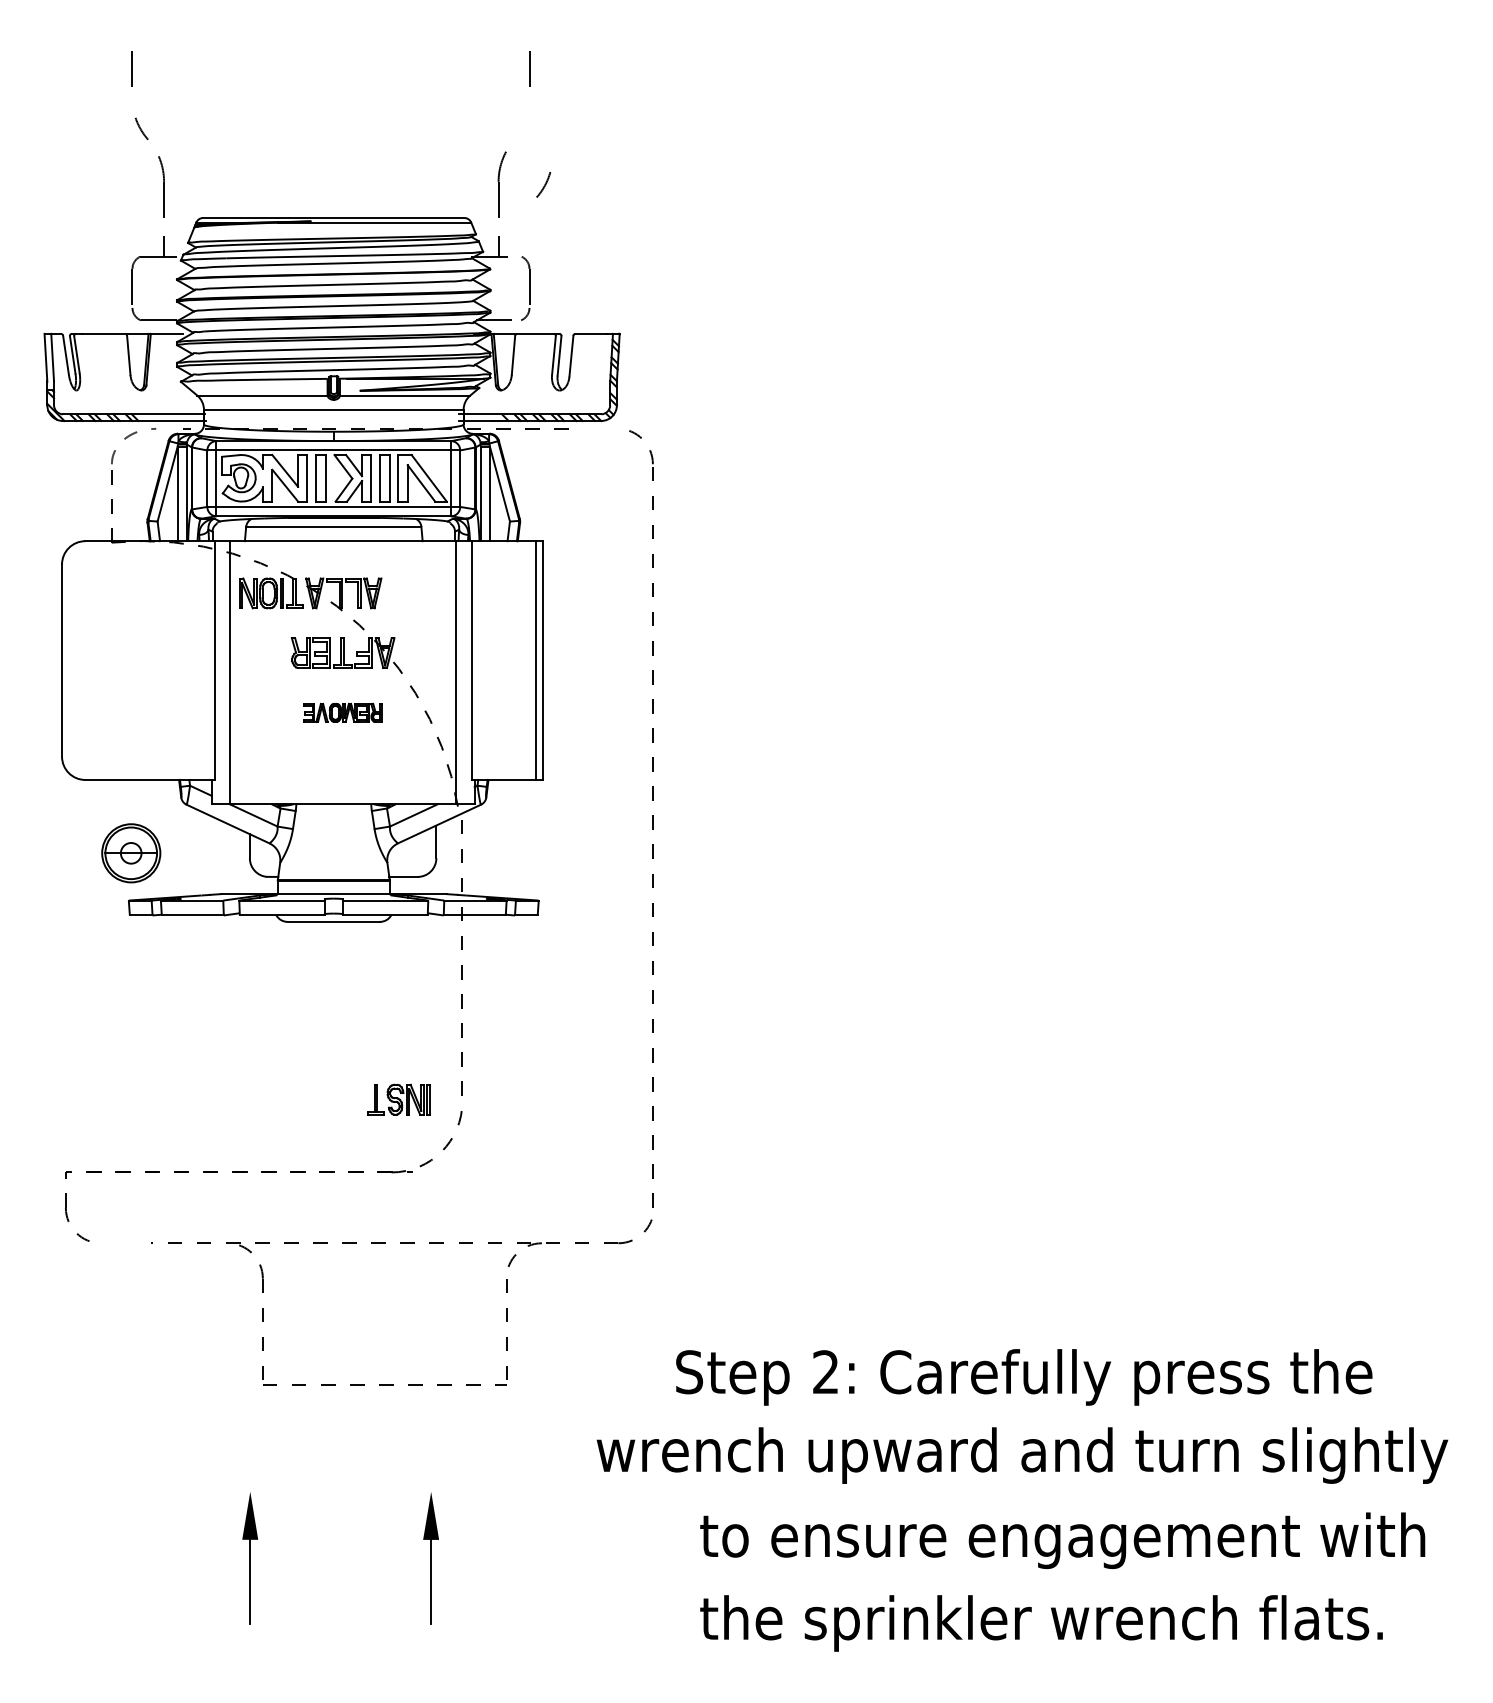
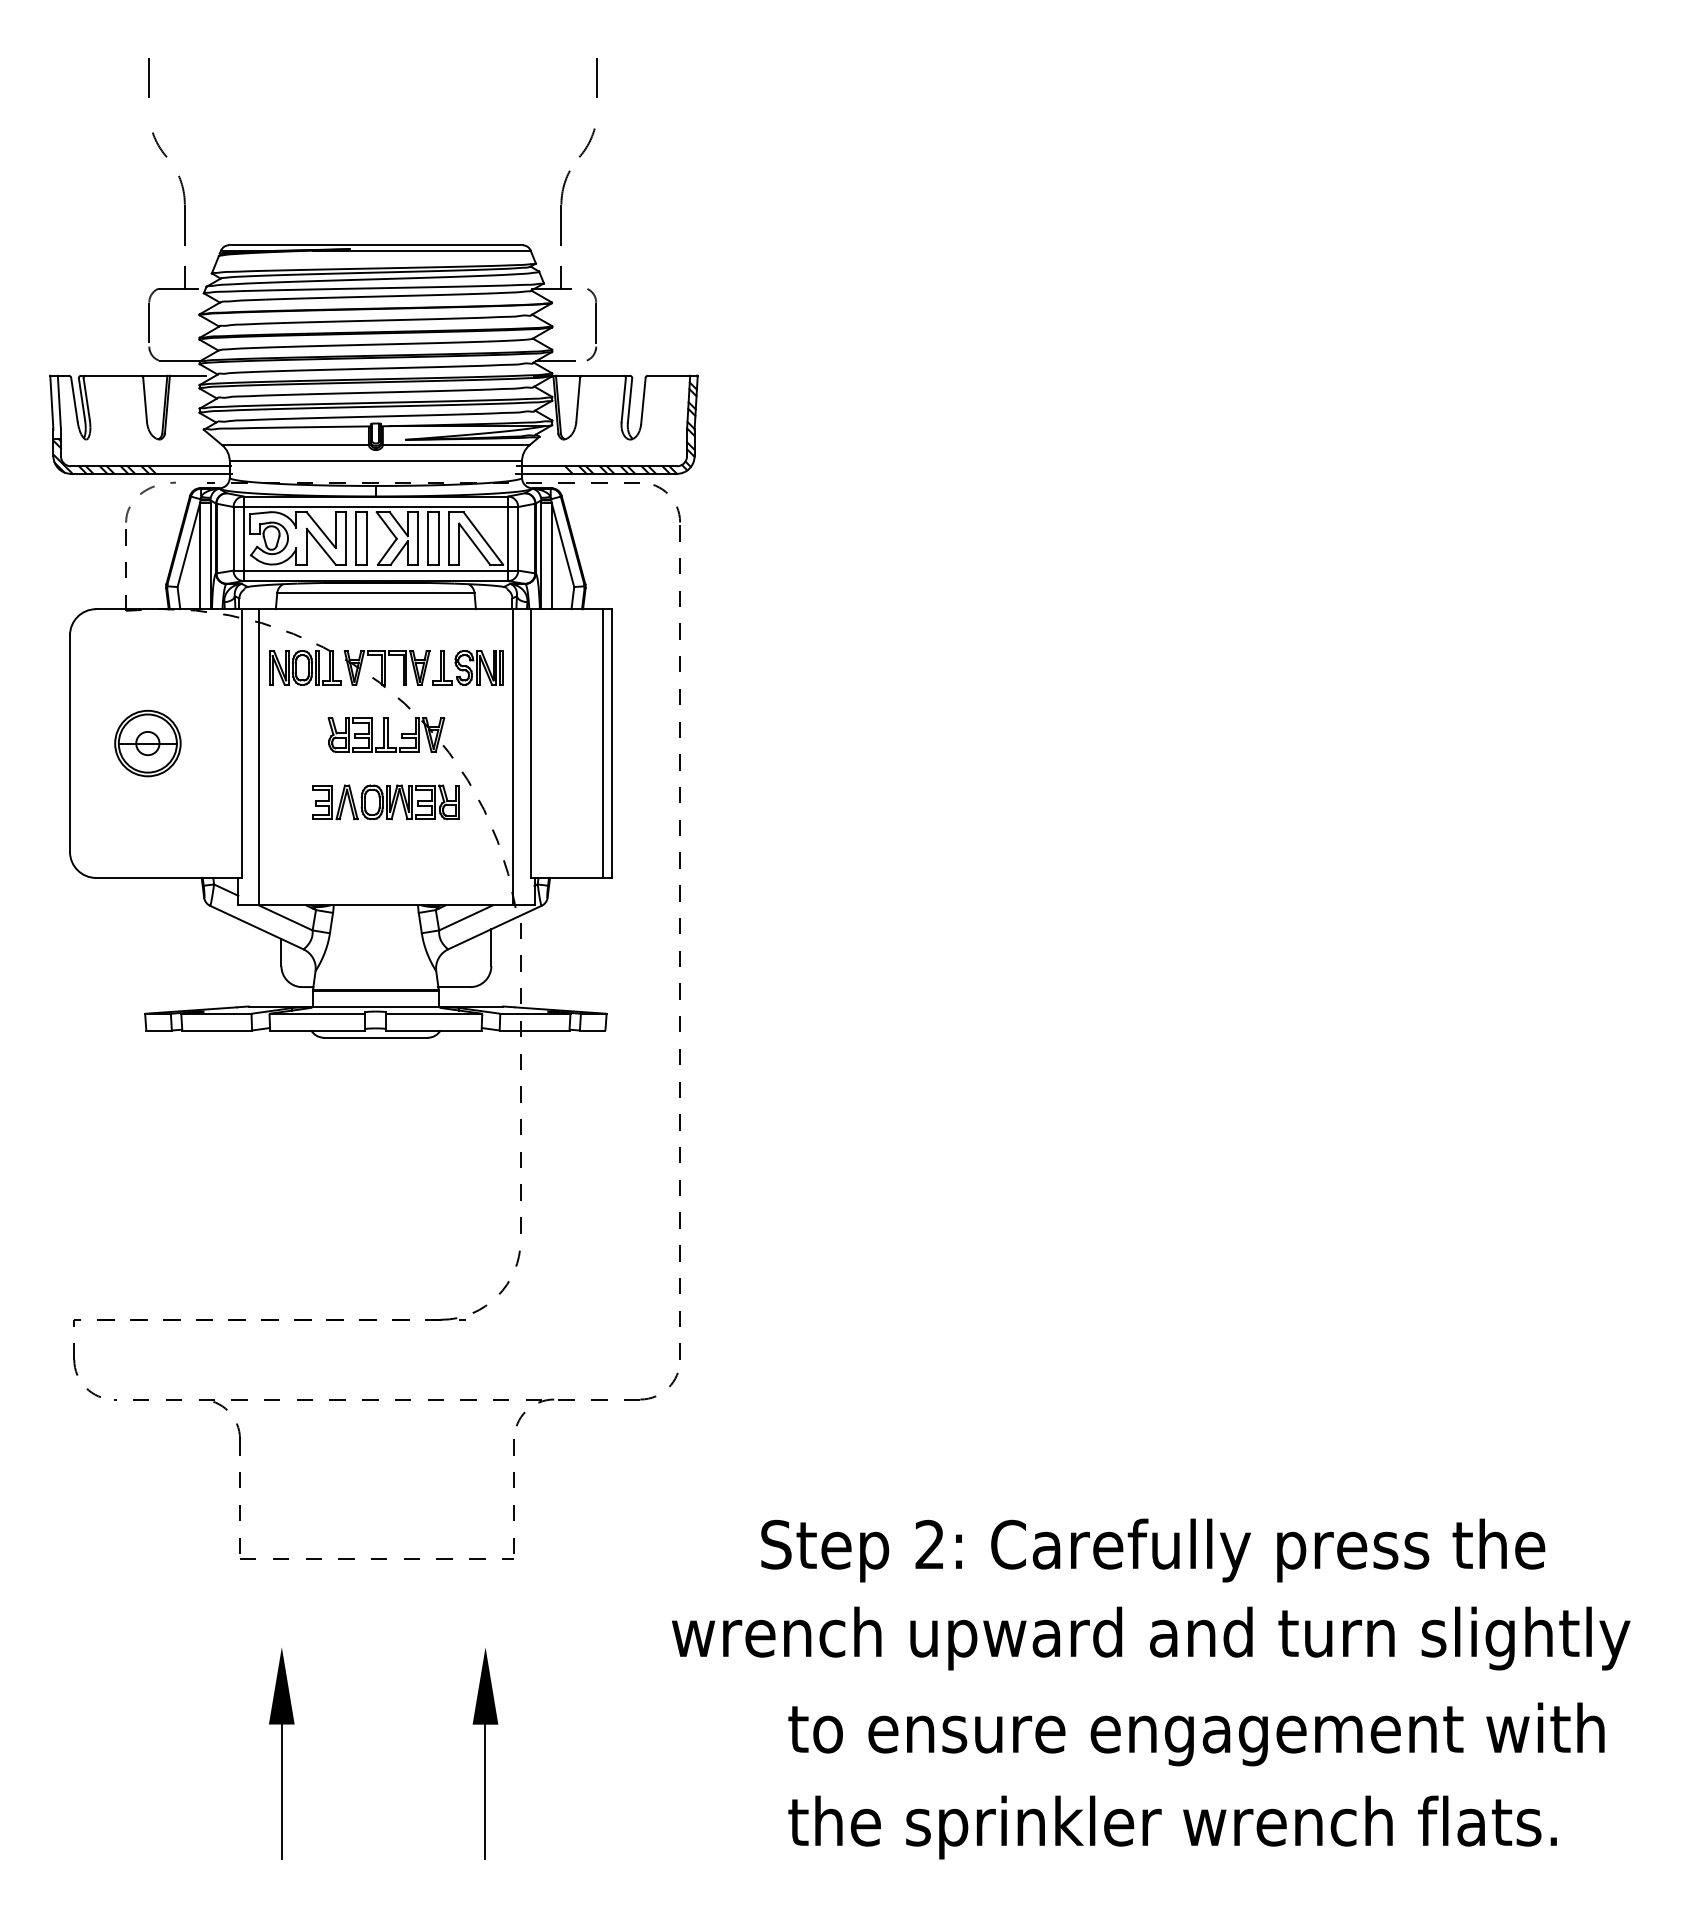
arc: (543, 185) -> (587, 143), moved
part: (342, 712) -> (385, 802), size x1.67
part: (652, 818) -> (679, 921), moved
part: (130, 853) -> (147, 743), moved
part: (398, 1099) -> (467, 667), moved
part: (401, 1244) -> (396, 1400), moved
part: (249, 1557) -> (281, 1753), size x1.43
part: (431, 1557) -> (485, 1753), size x1.43

